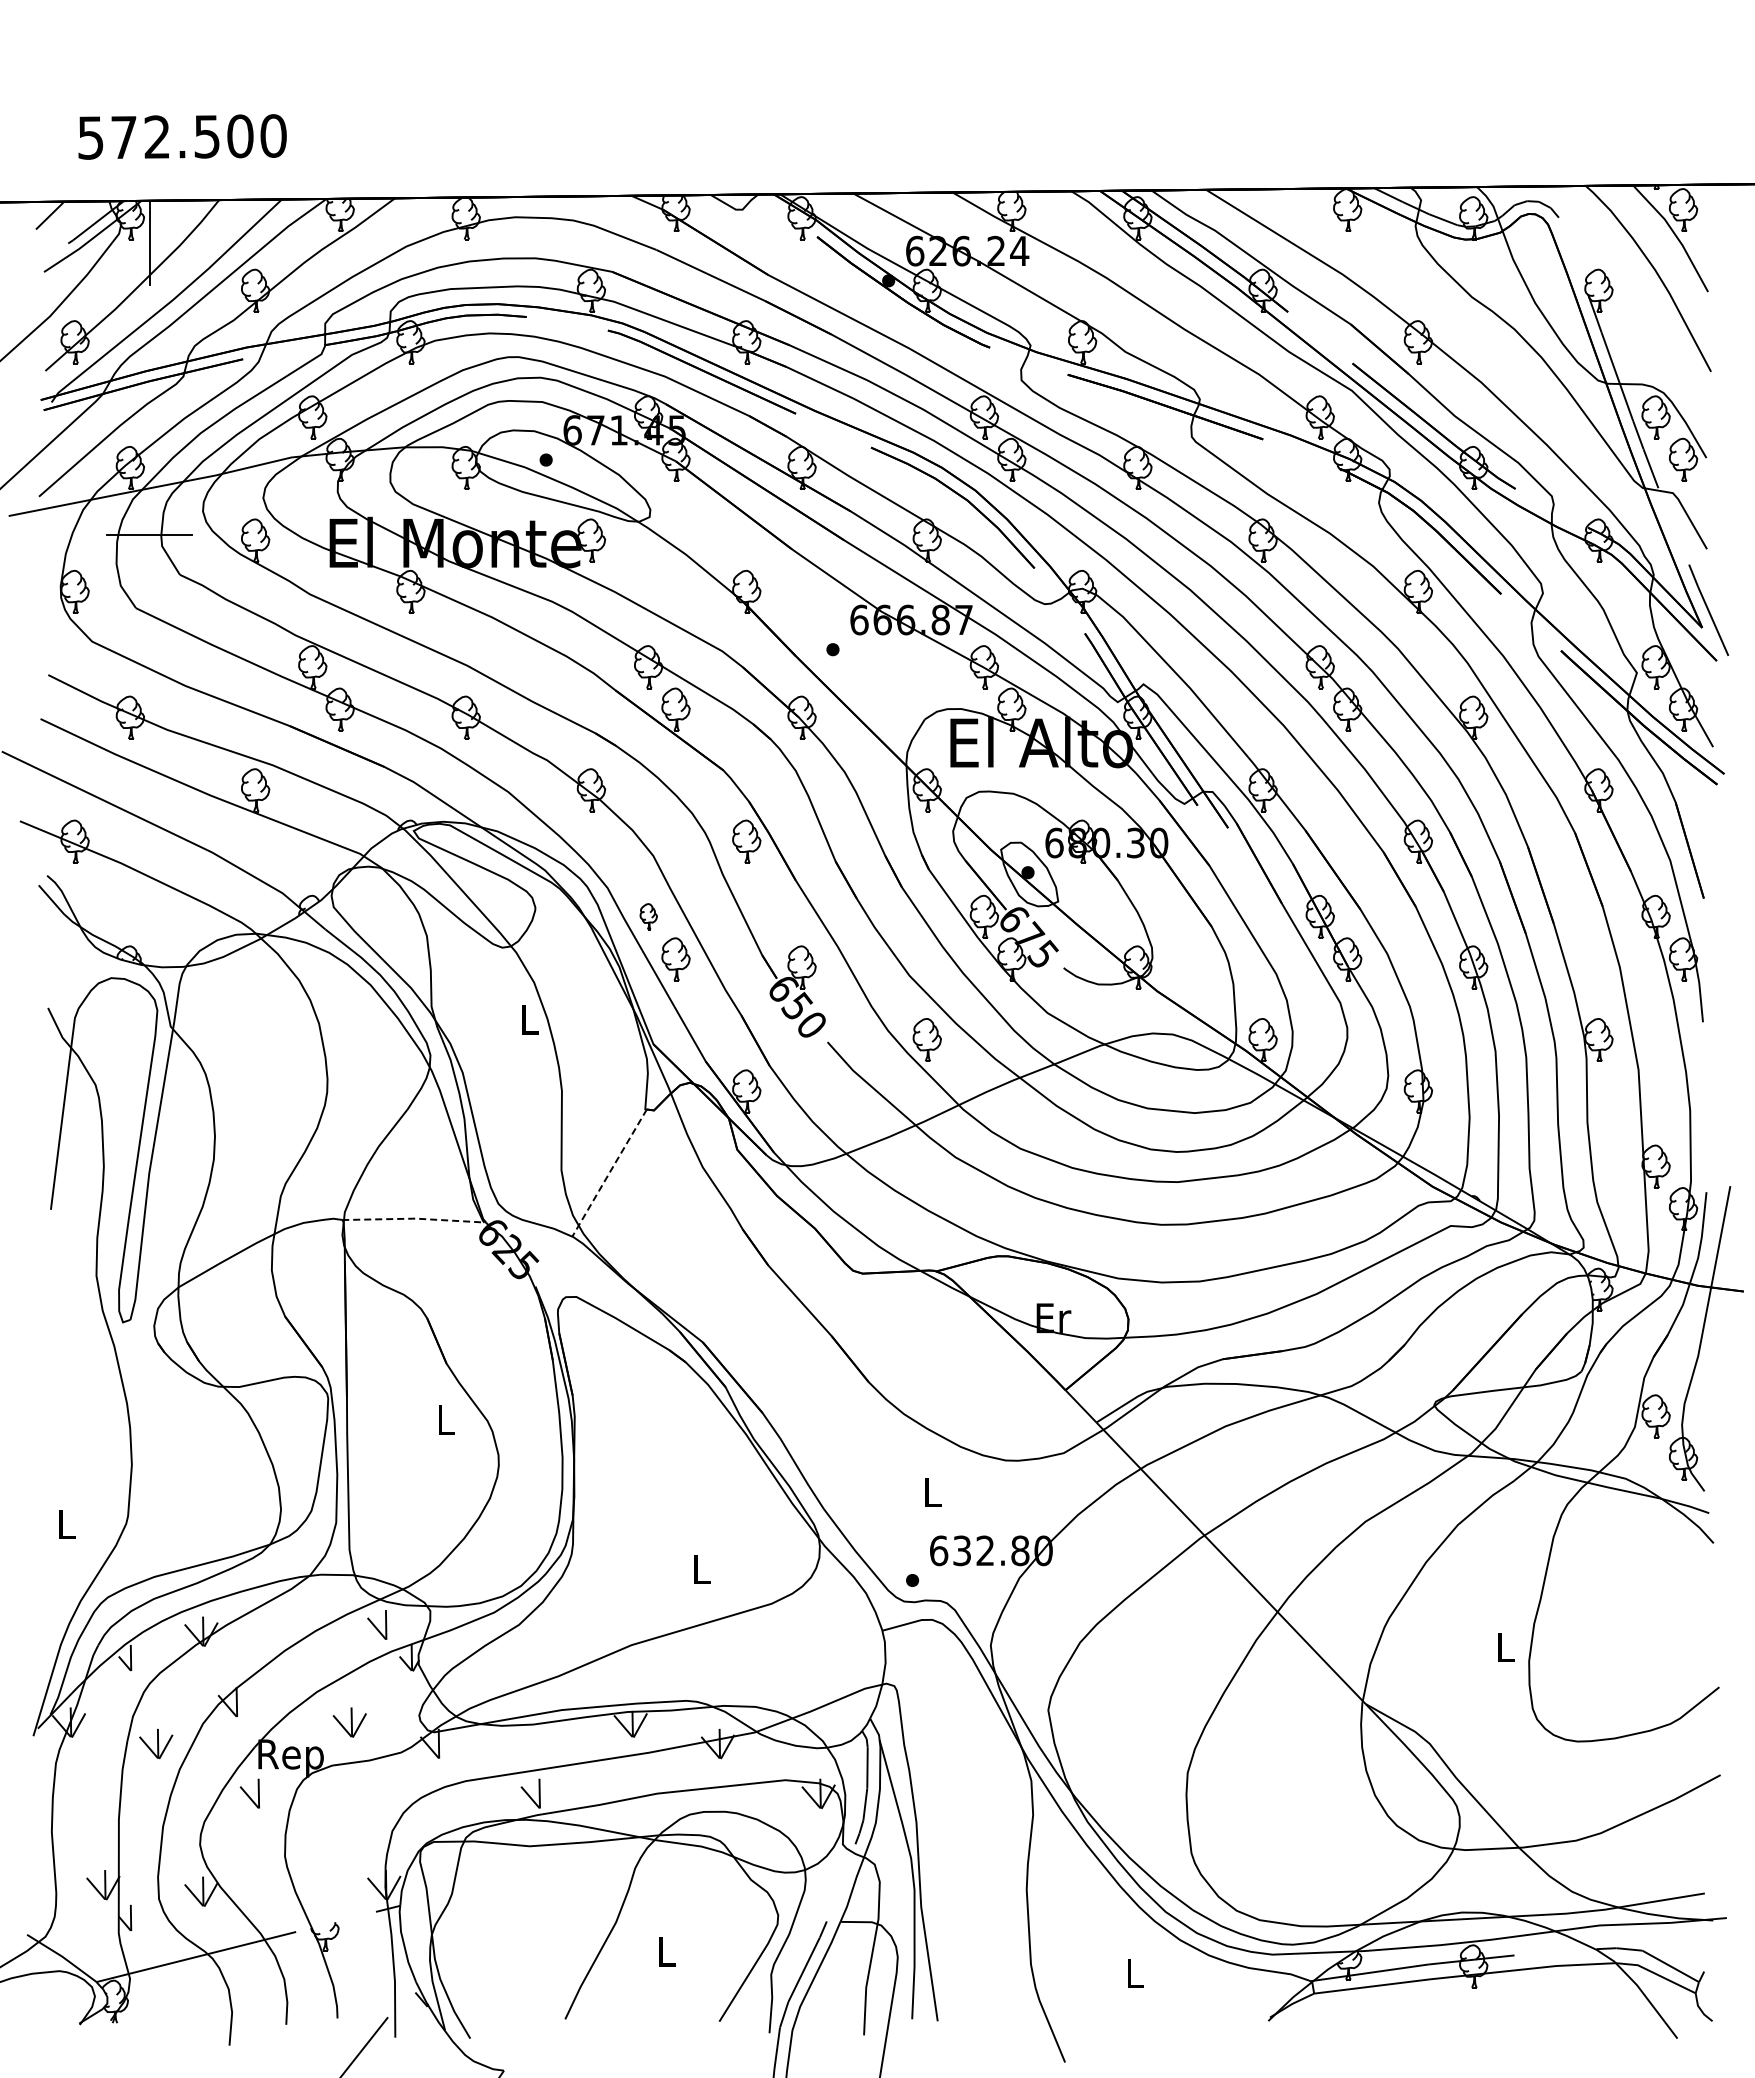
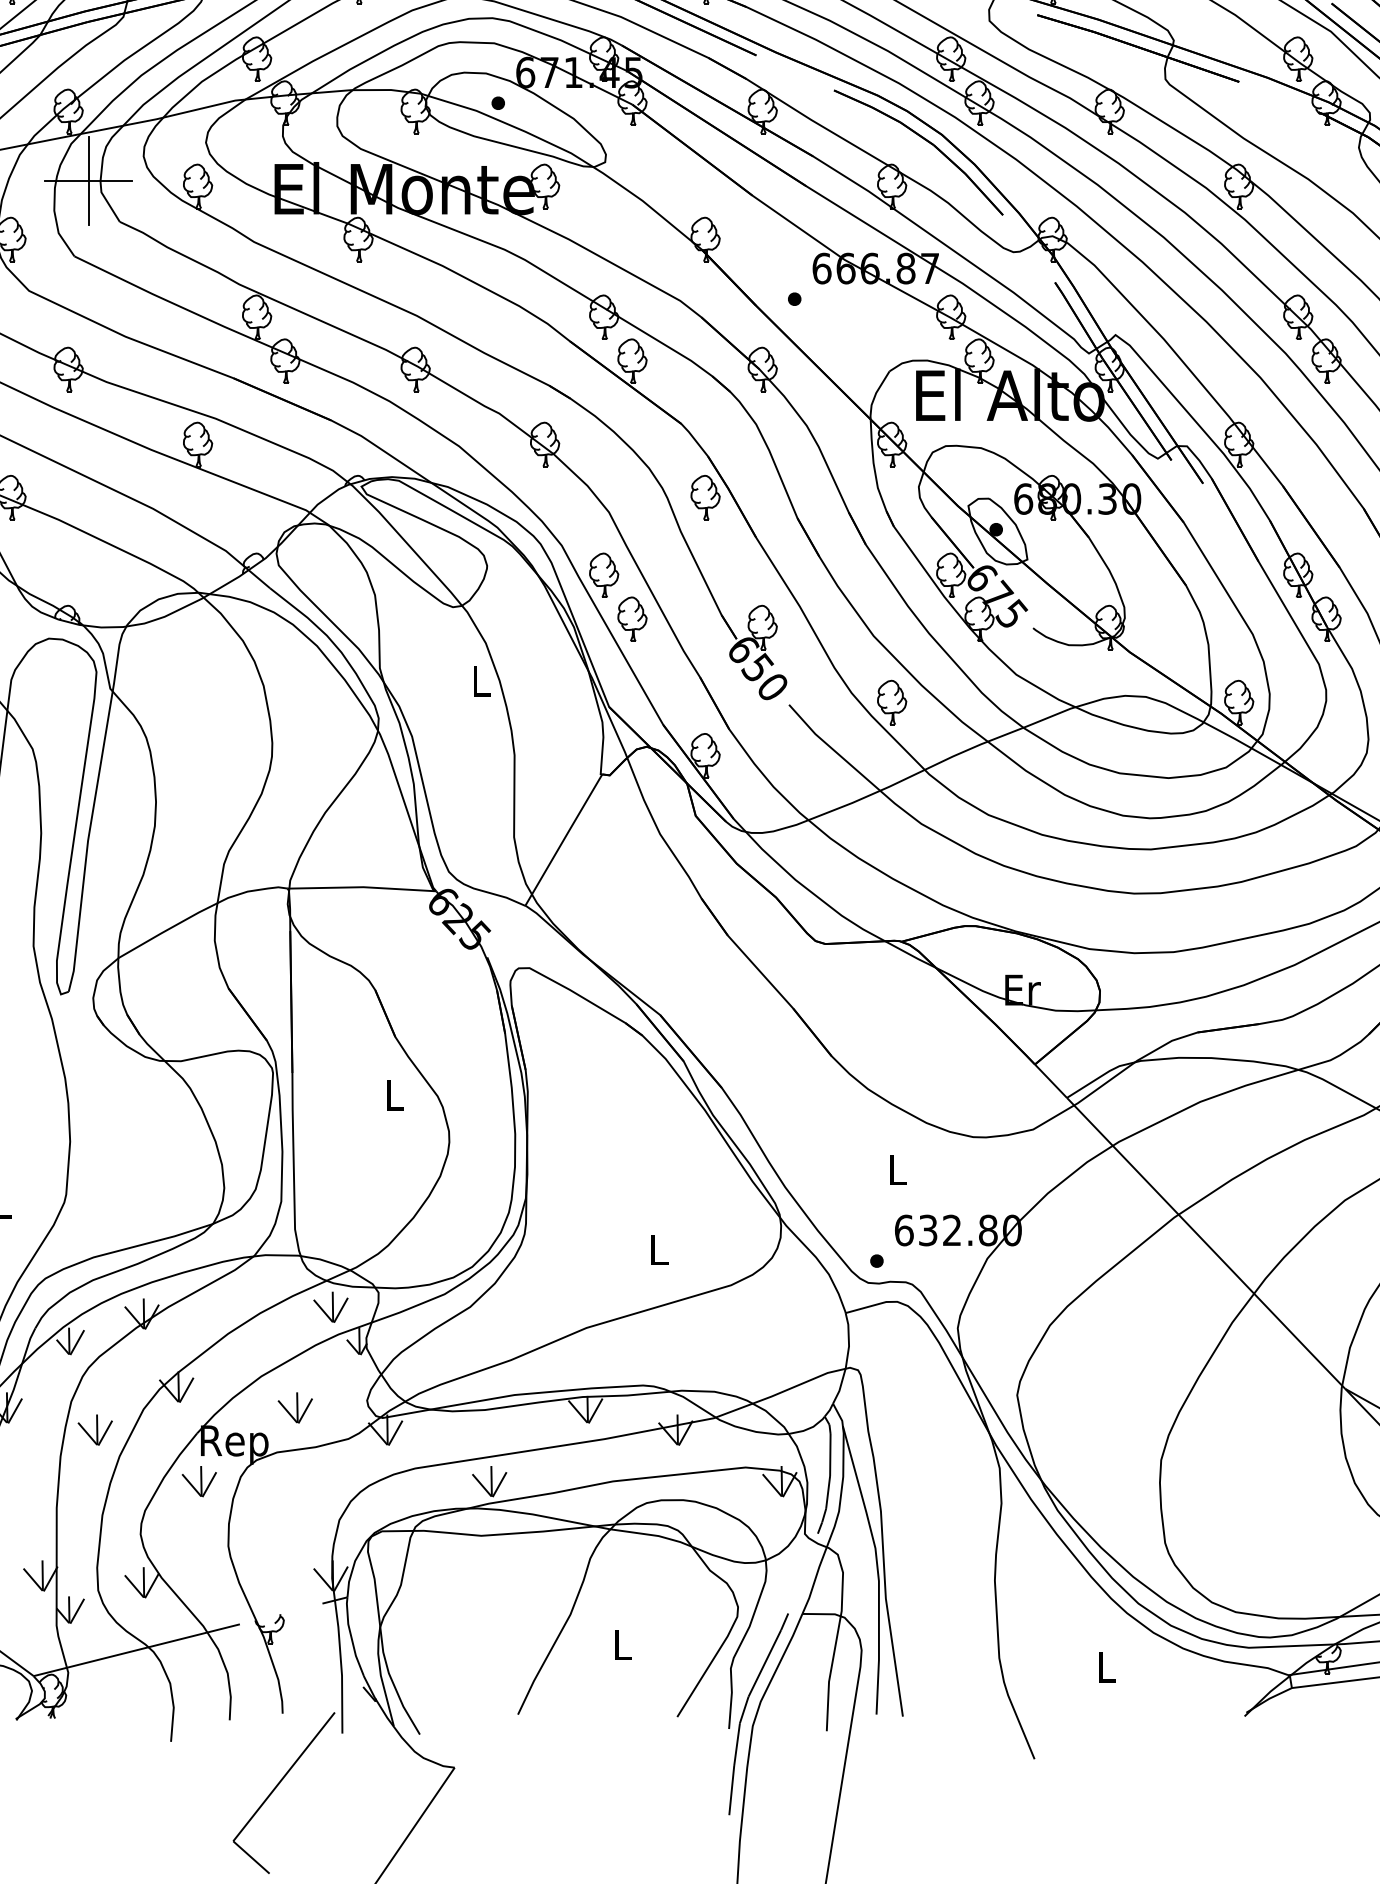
line: (149, 534) -> (88, 180), added
part: (648, 916) -> (604, 574), size x1.67
line: (609, 1172) -> (563, 839), dashed -> solid
line: (414, 1218) -> (362, 887), dashed -> solid
line: (393, 1627) -> (340, 1309), added
line: (138, 1659) -> (76, 1342), added
line: (244, 1705) -> (186, 1390), added
line: (446, 1746) -> (395, 1432), added
line: (266, 1796) -> (209, 1484), added
line: (547, 1796) -> (499, 1484), added
line: (138, 1919) -> (76, 1611), added

